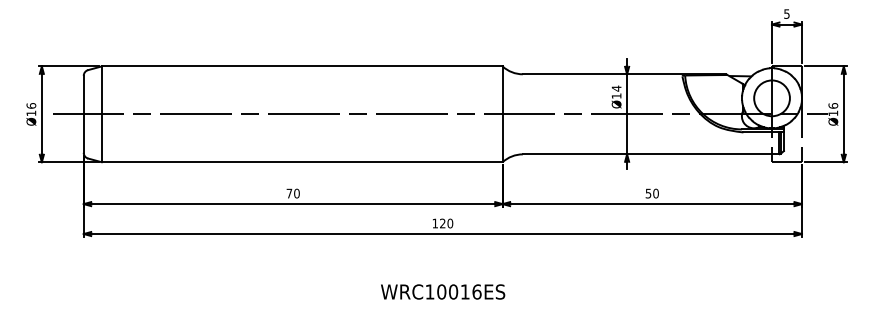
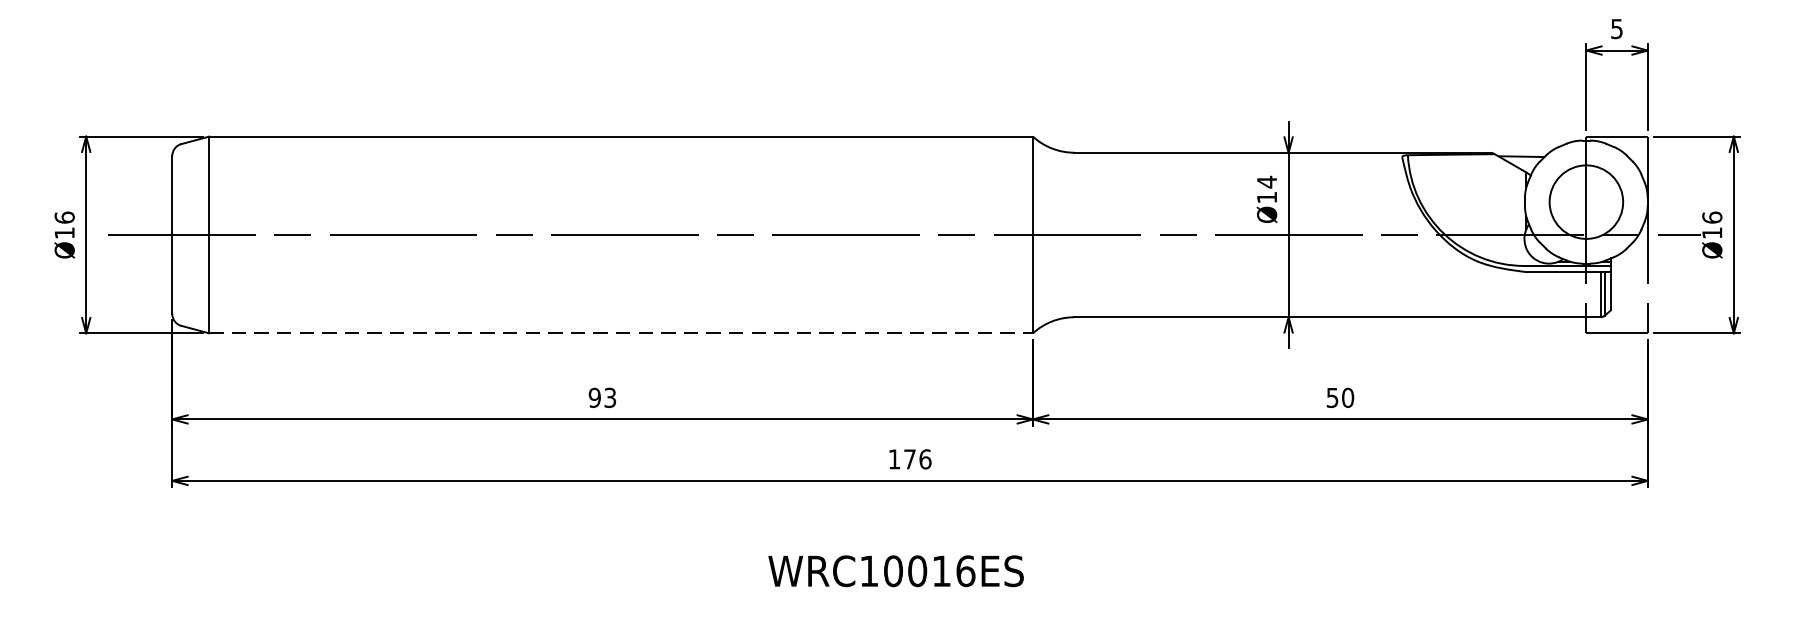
line: (302, 162) -> (621, 333), solid -> dashed
text: (292, 193) -> (601, 397), 70 -> 93
text: (446, 223) -> (917, 459), 120 -> 176
text: (443, 291) -> (897, 570), moved

